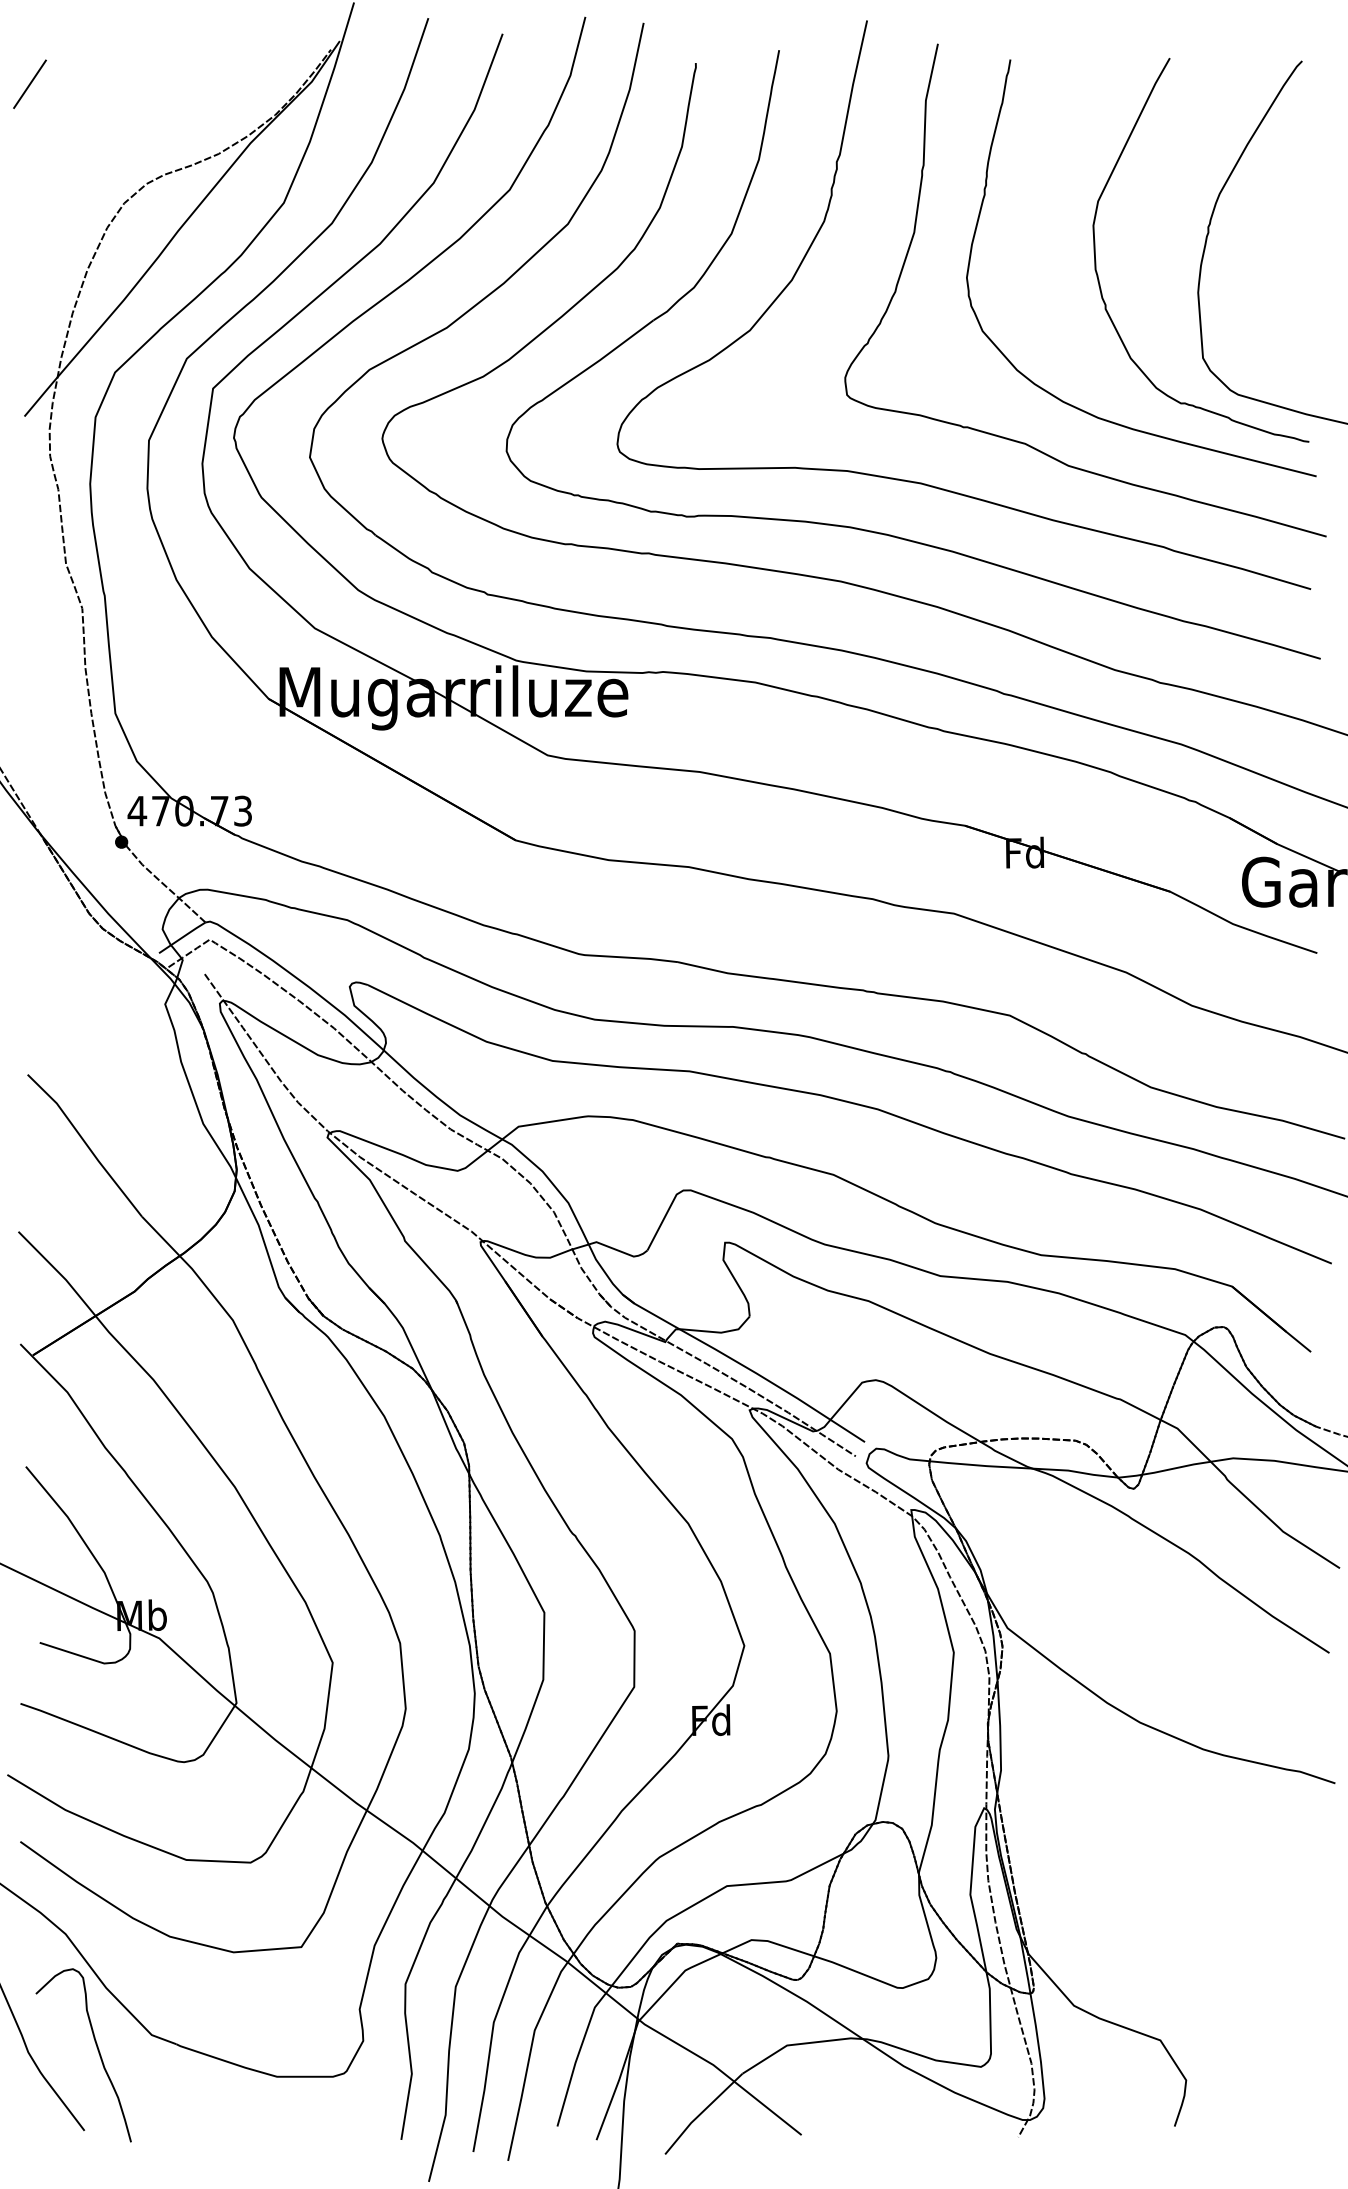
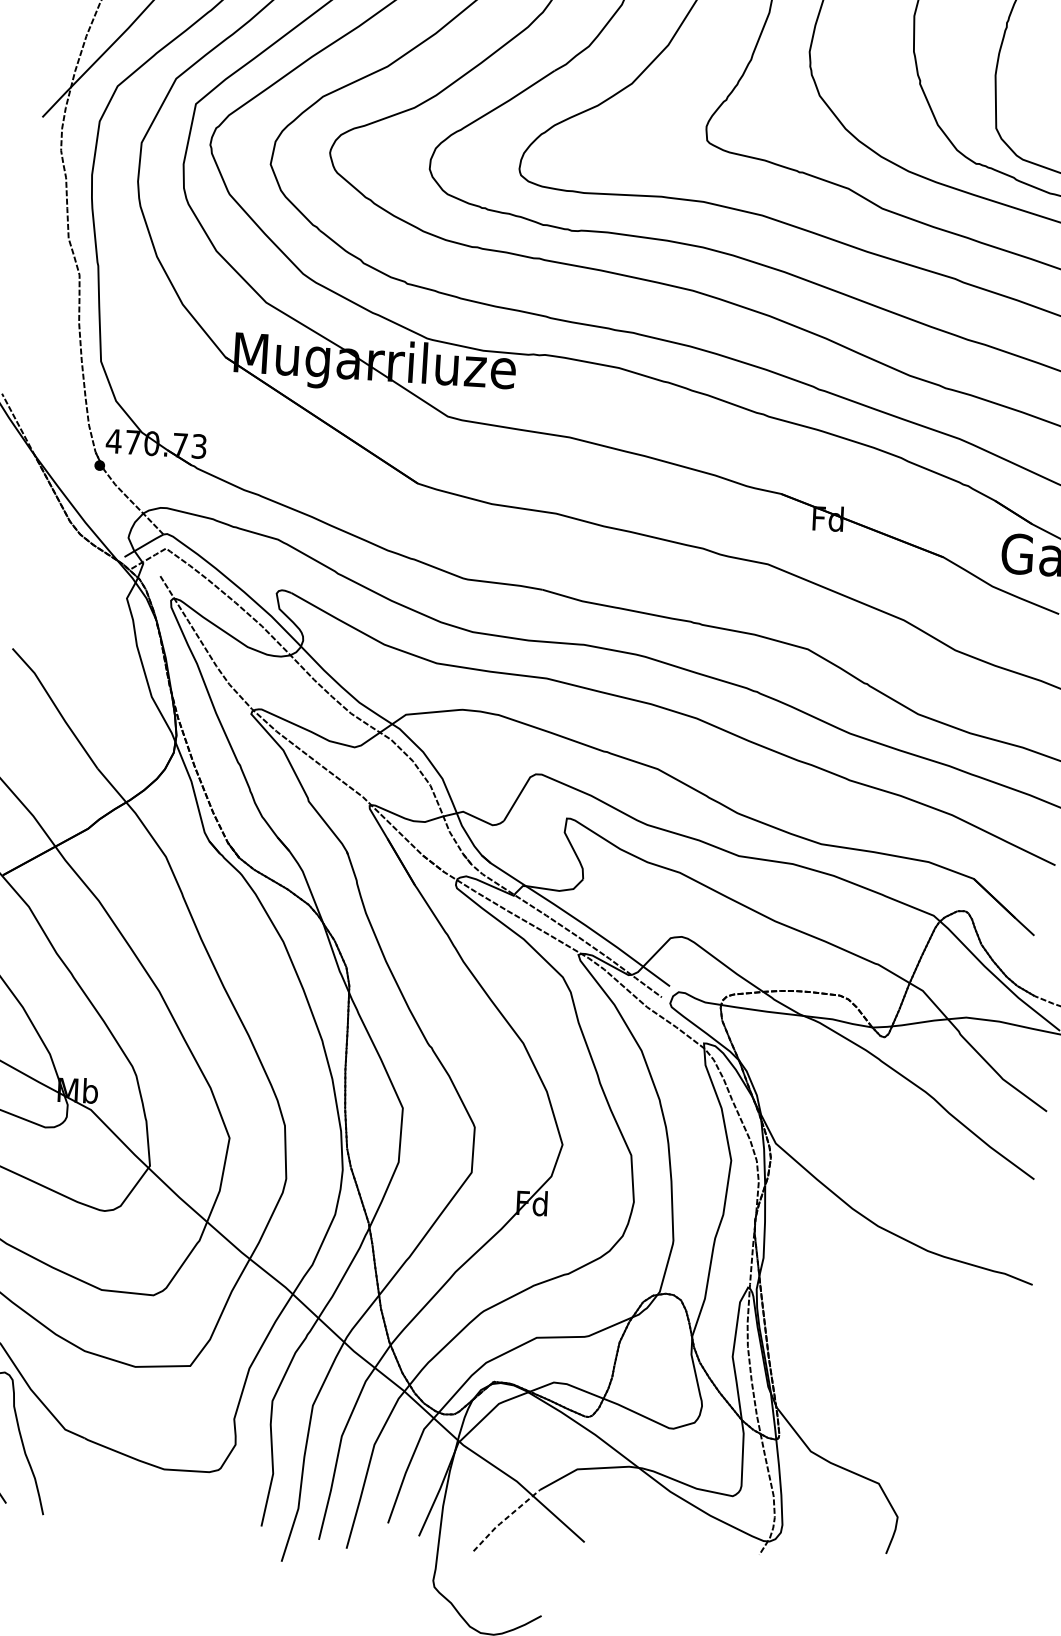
line: (701, 2113) -> (504, 1520), solid -> dashed

